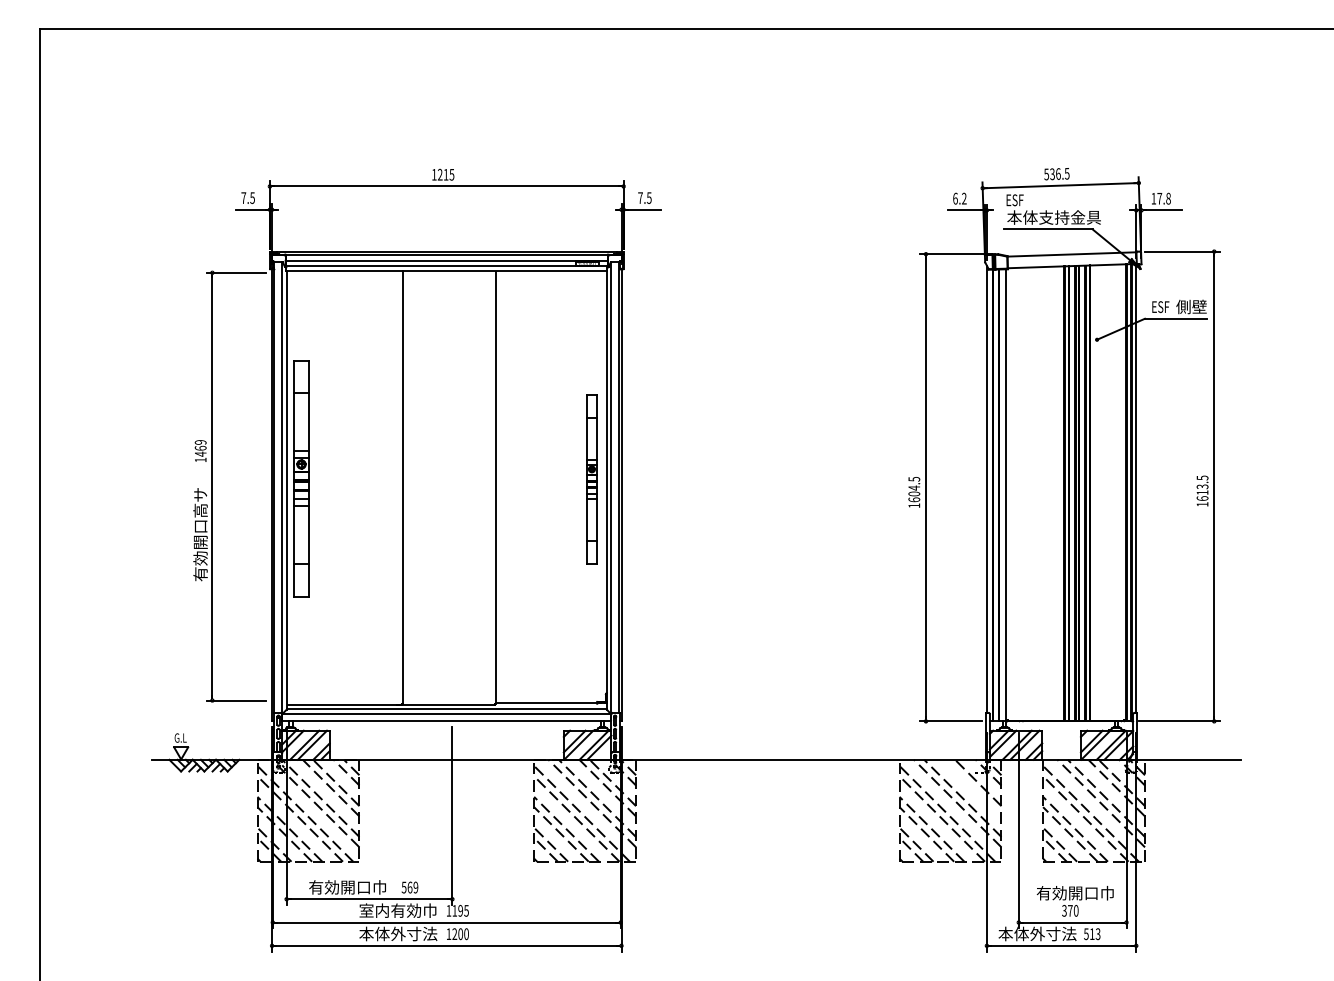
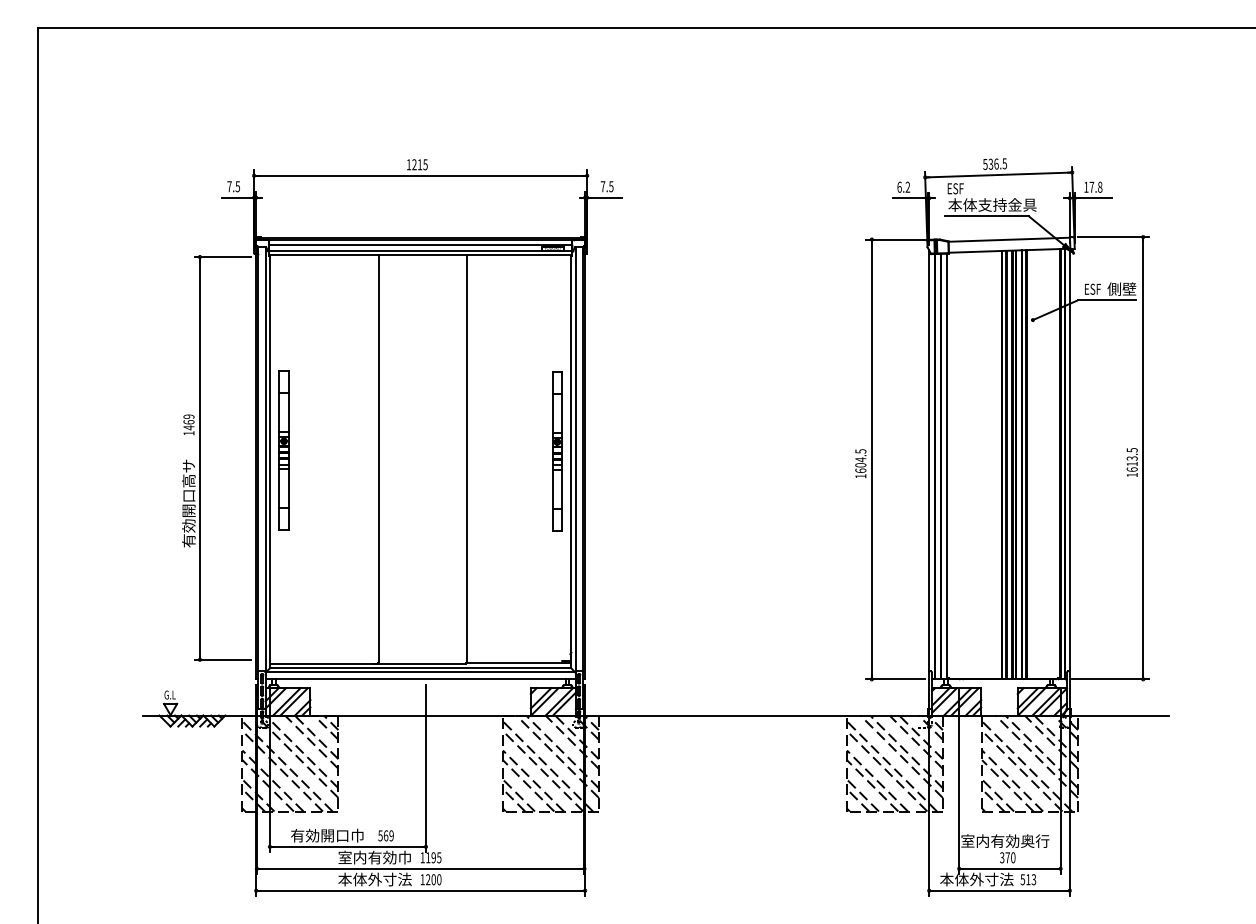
part: (301, 478) -> (283, 450), size x0.71
line: (972, 787) -> (915, 741), added
text: (1067, 892) -> (1005, 840), 有効開口巾 -> 室内有効奥行

